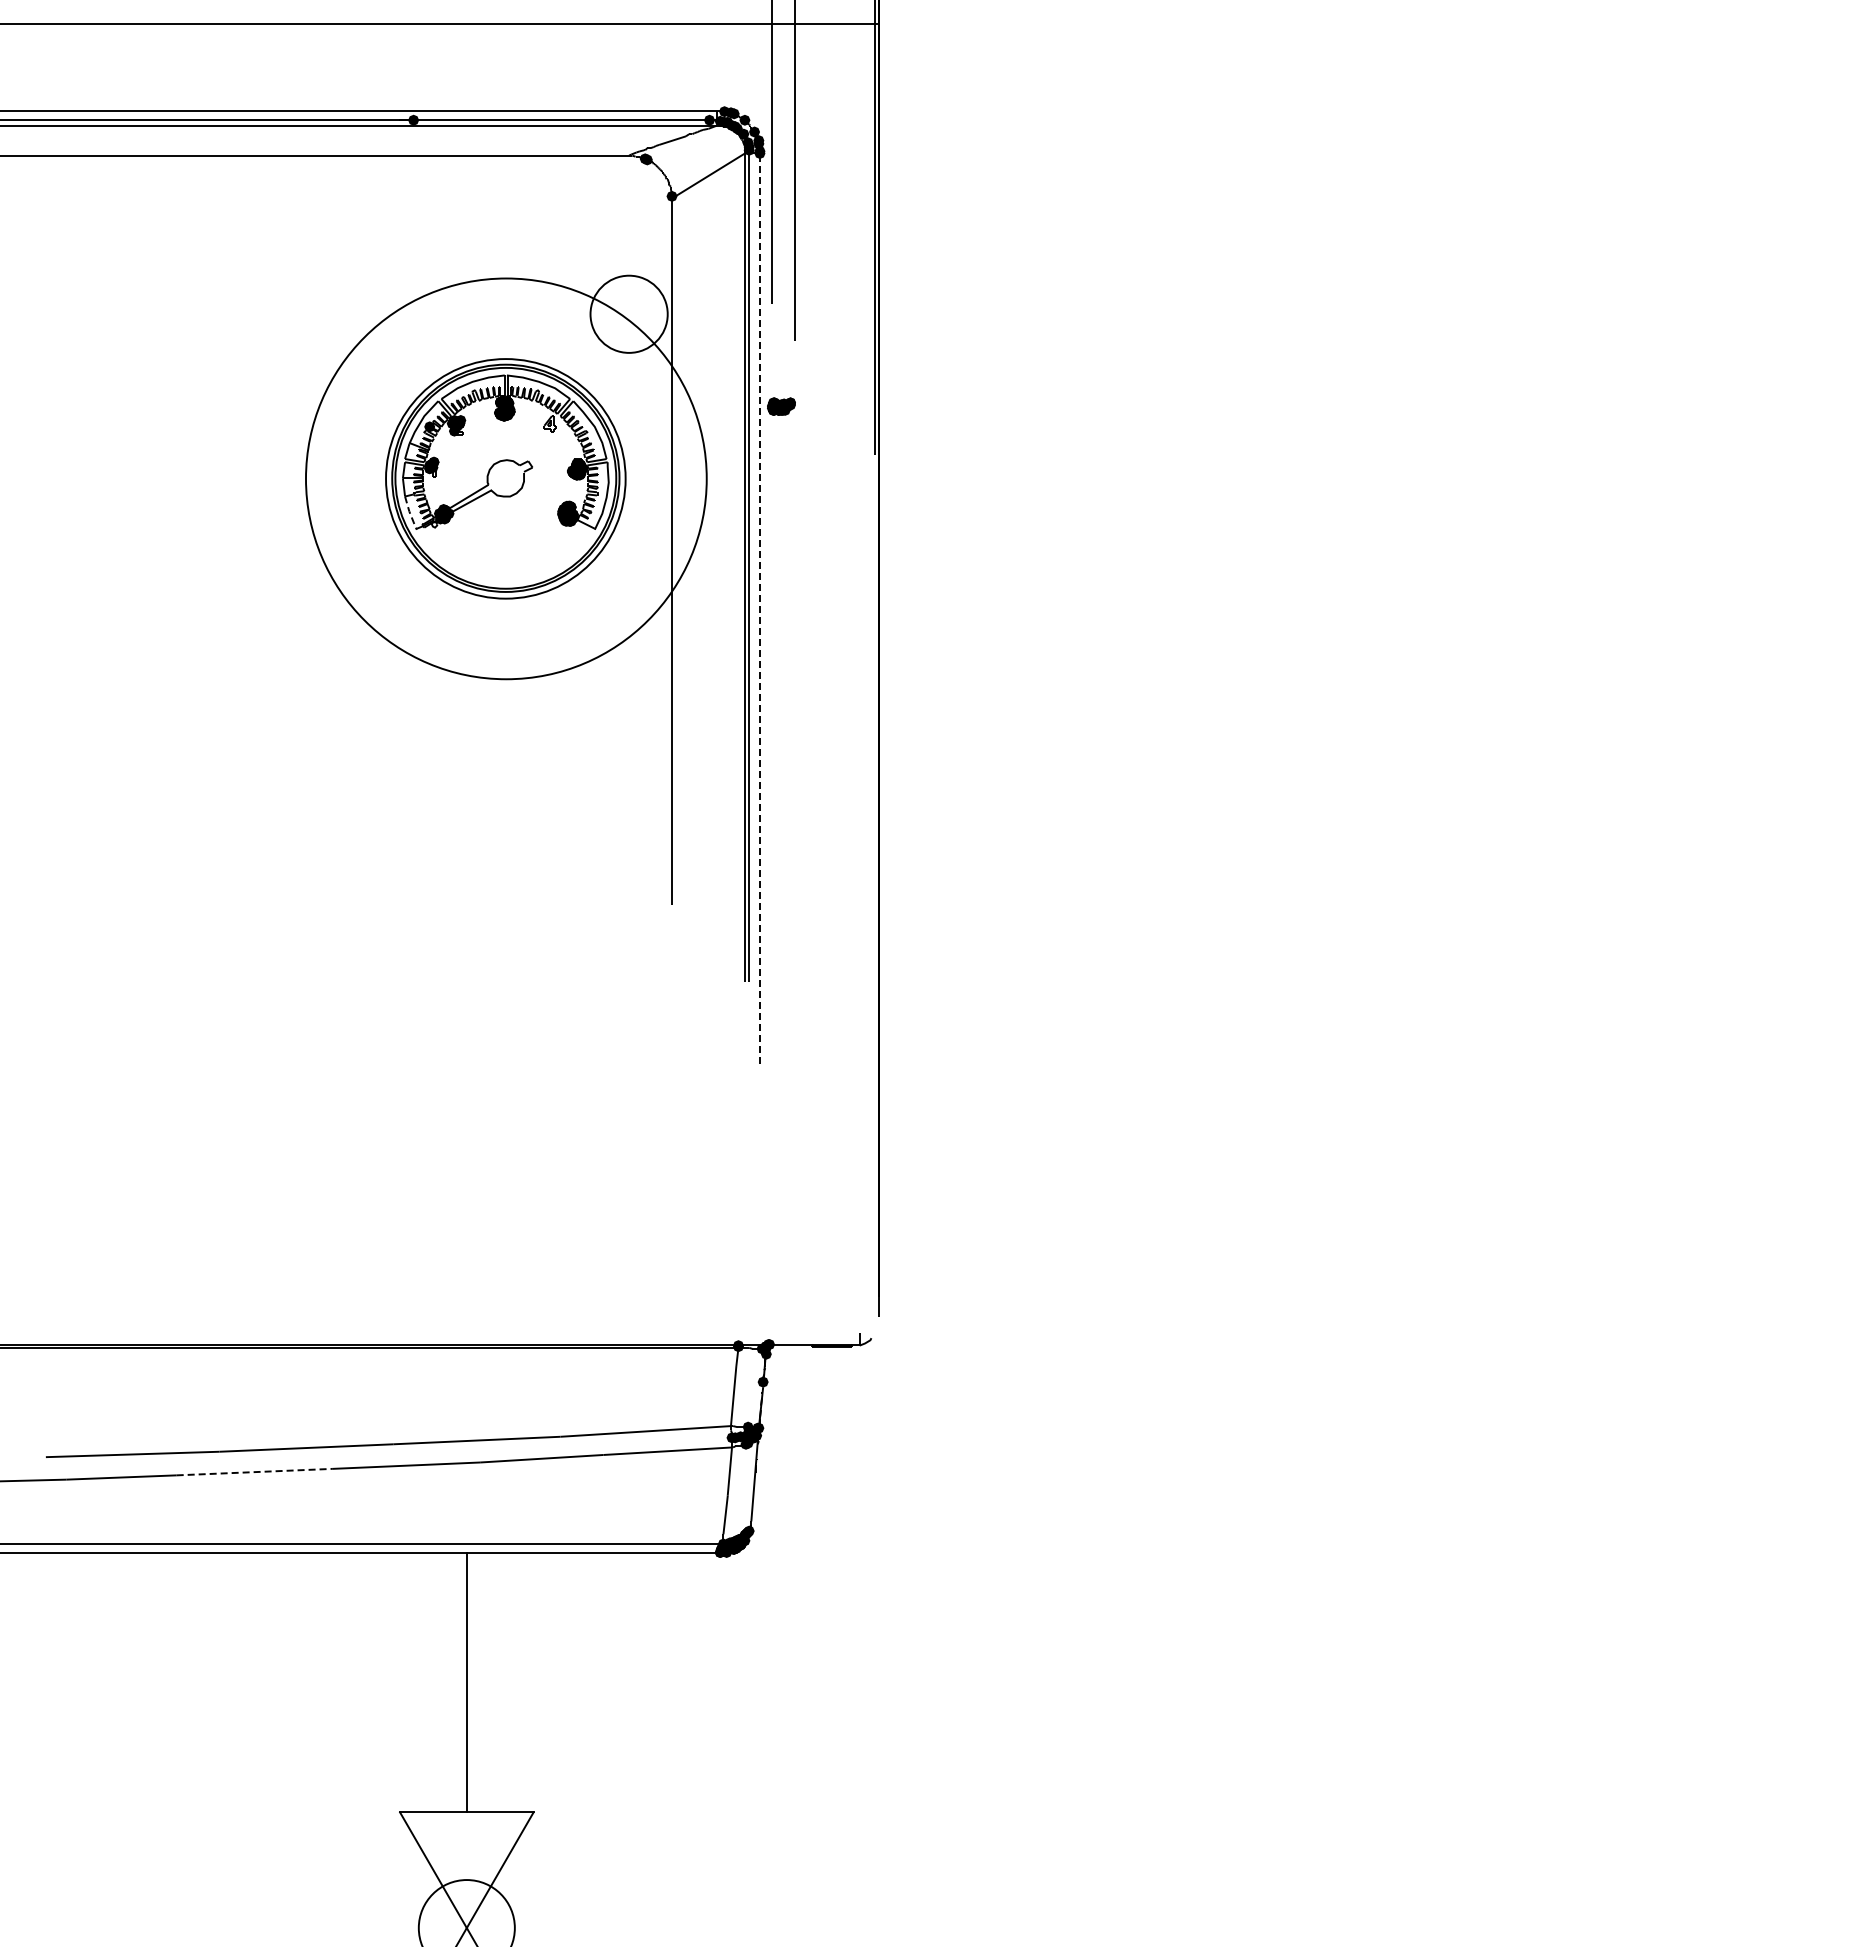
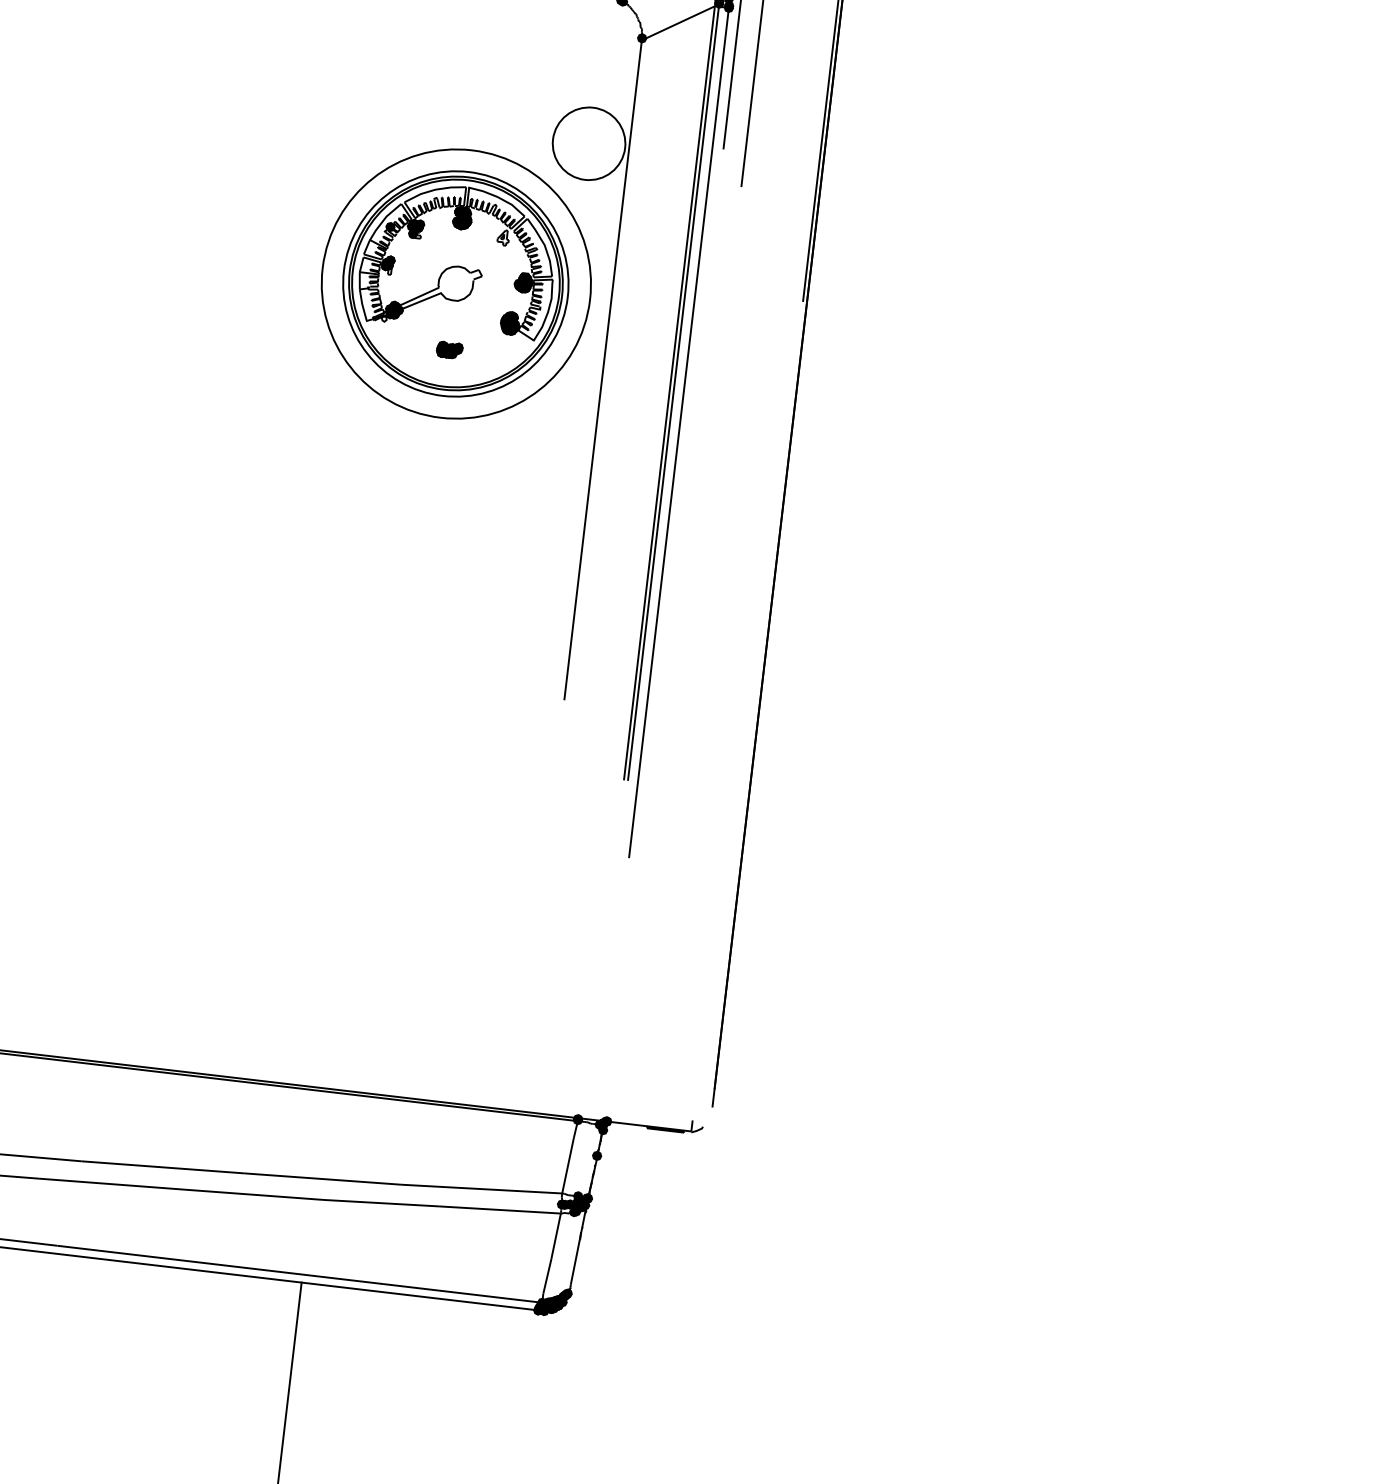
part: (781, 406) -> (449, 350), moved
circle: (506, 478) -> (456, 283), size x0.71
line: (410, 514) -> (362, 306), dashed -> solid
line: (759, 608) -> (678, 432), dashed -> solid
line: (254, 1472) -> (112, 1184), dashed -> solid

